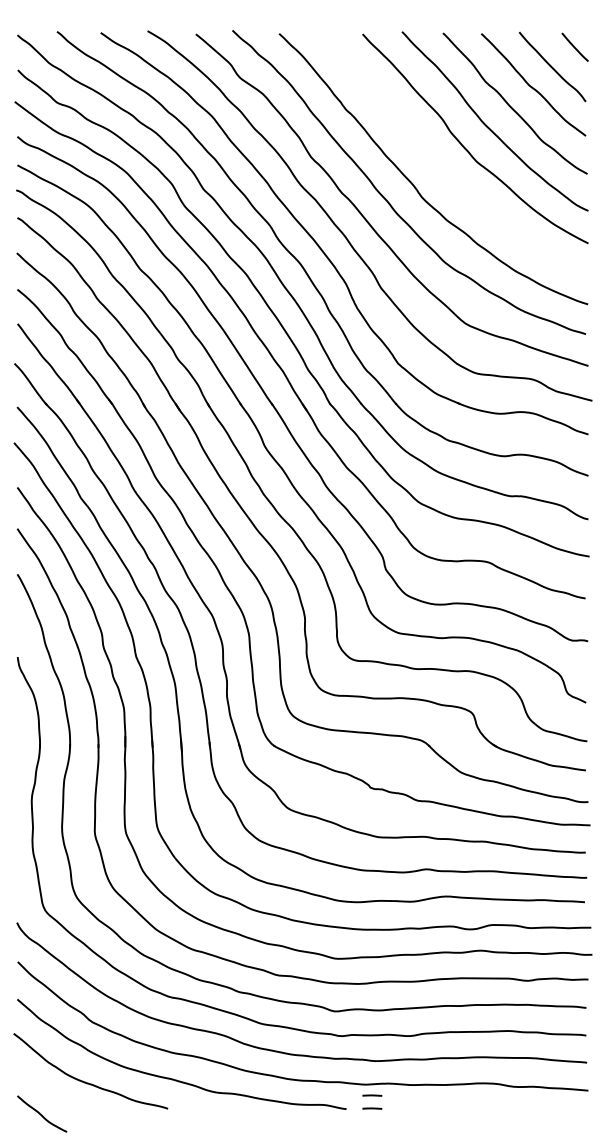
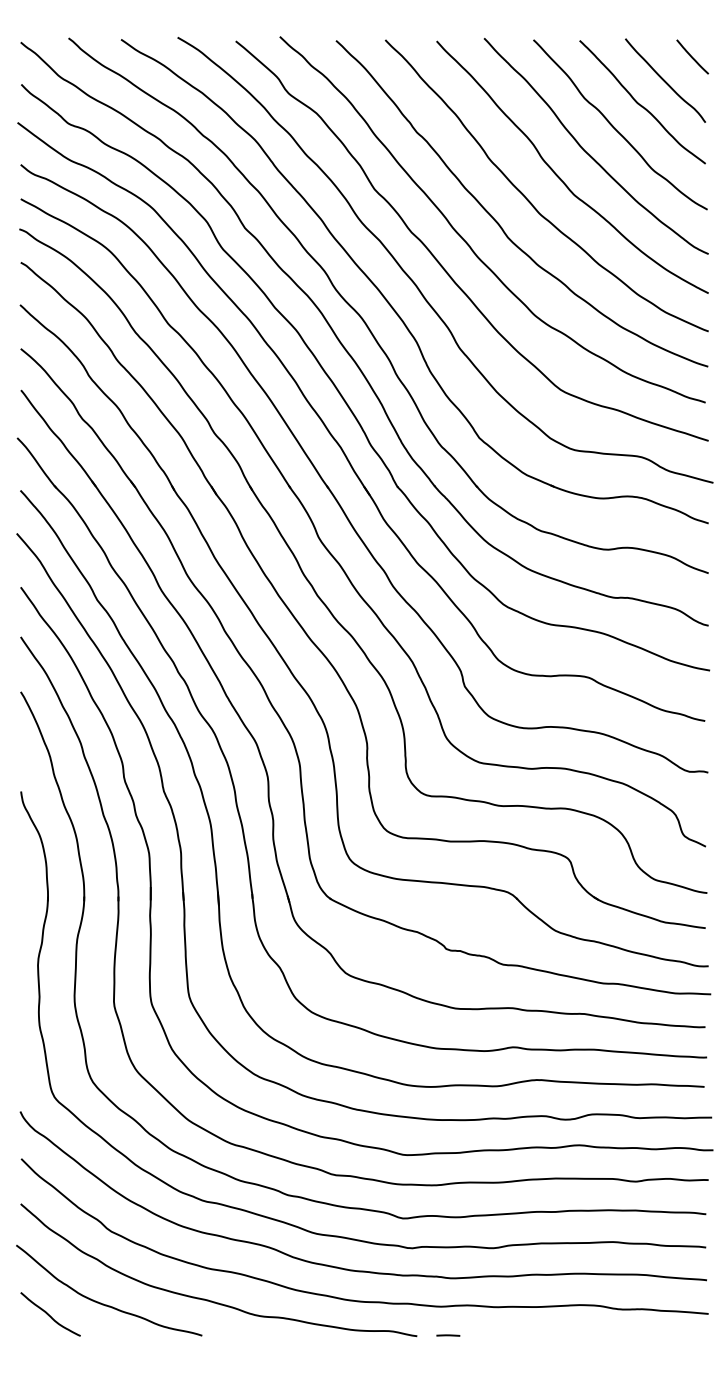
curve: (439, 165) -> (529, 199), added
line: (372, 1095) -> (448, 1319), removed
curve: (42, 1114) -> (50, 1314), moved

